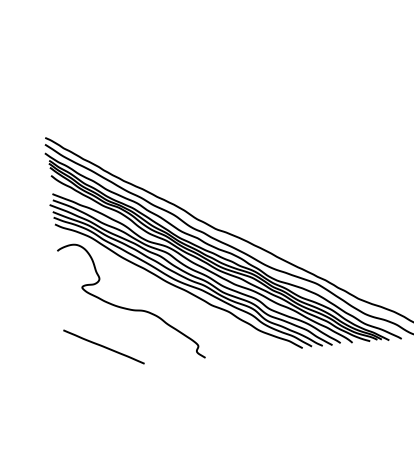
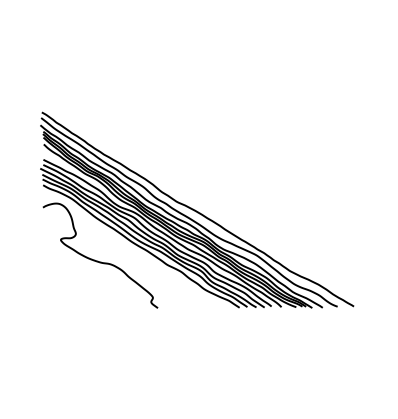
line: (102, 346) -> (73, 290), removed

